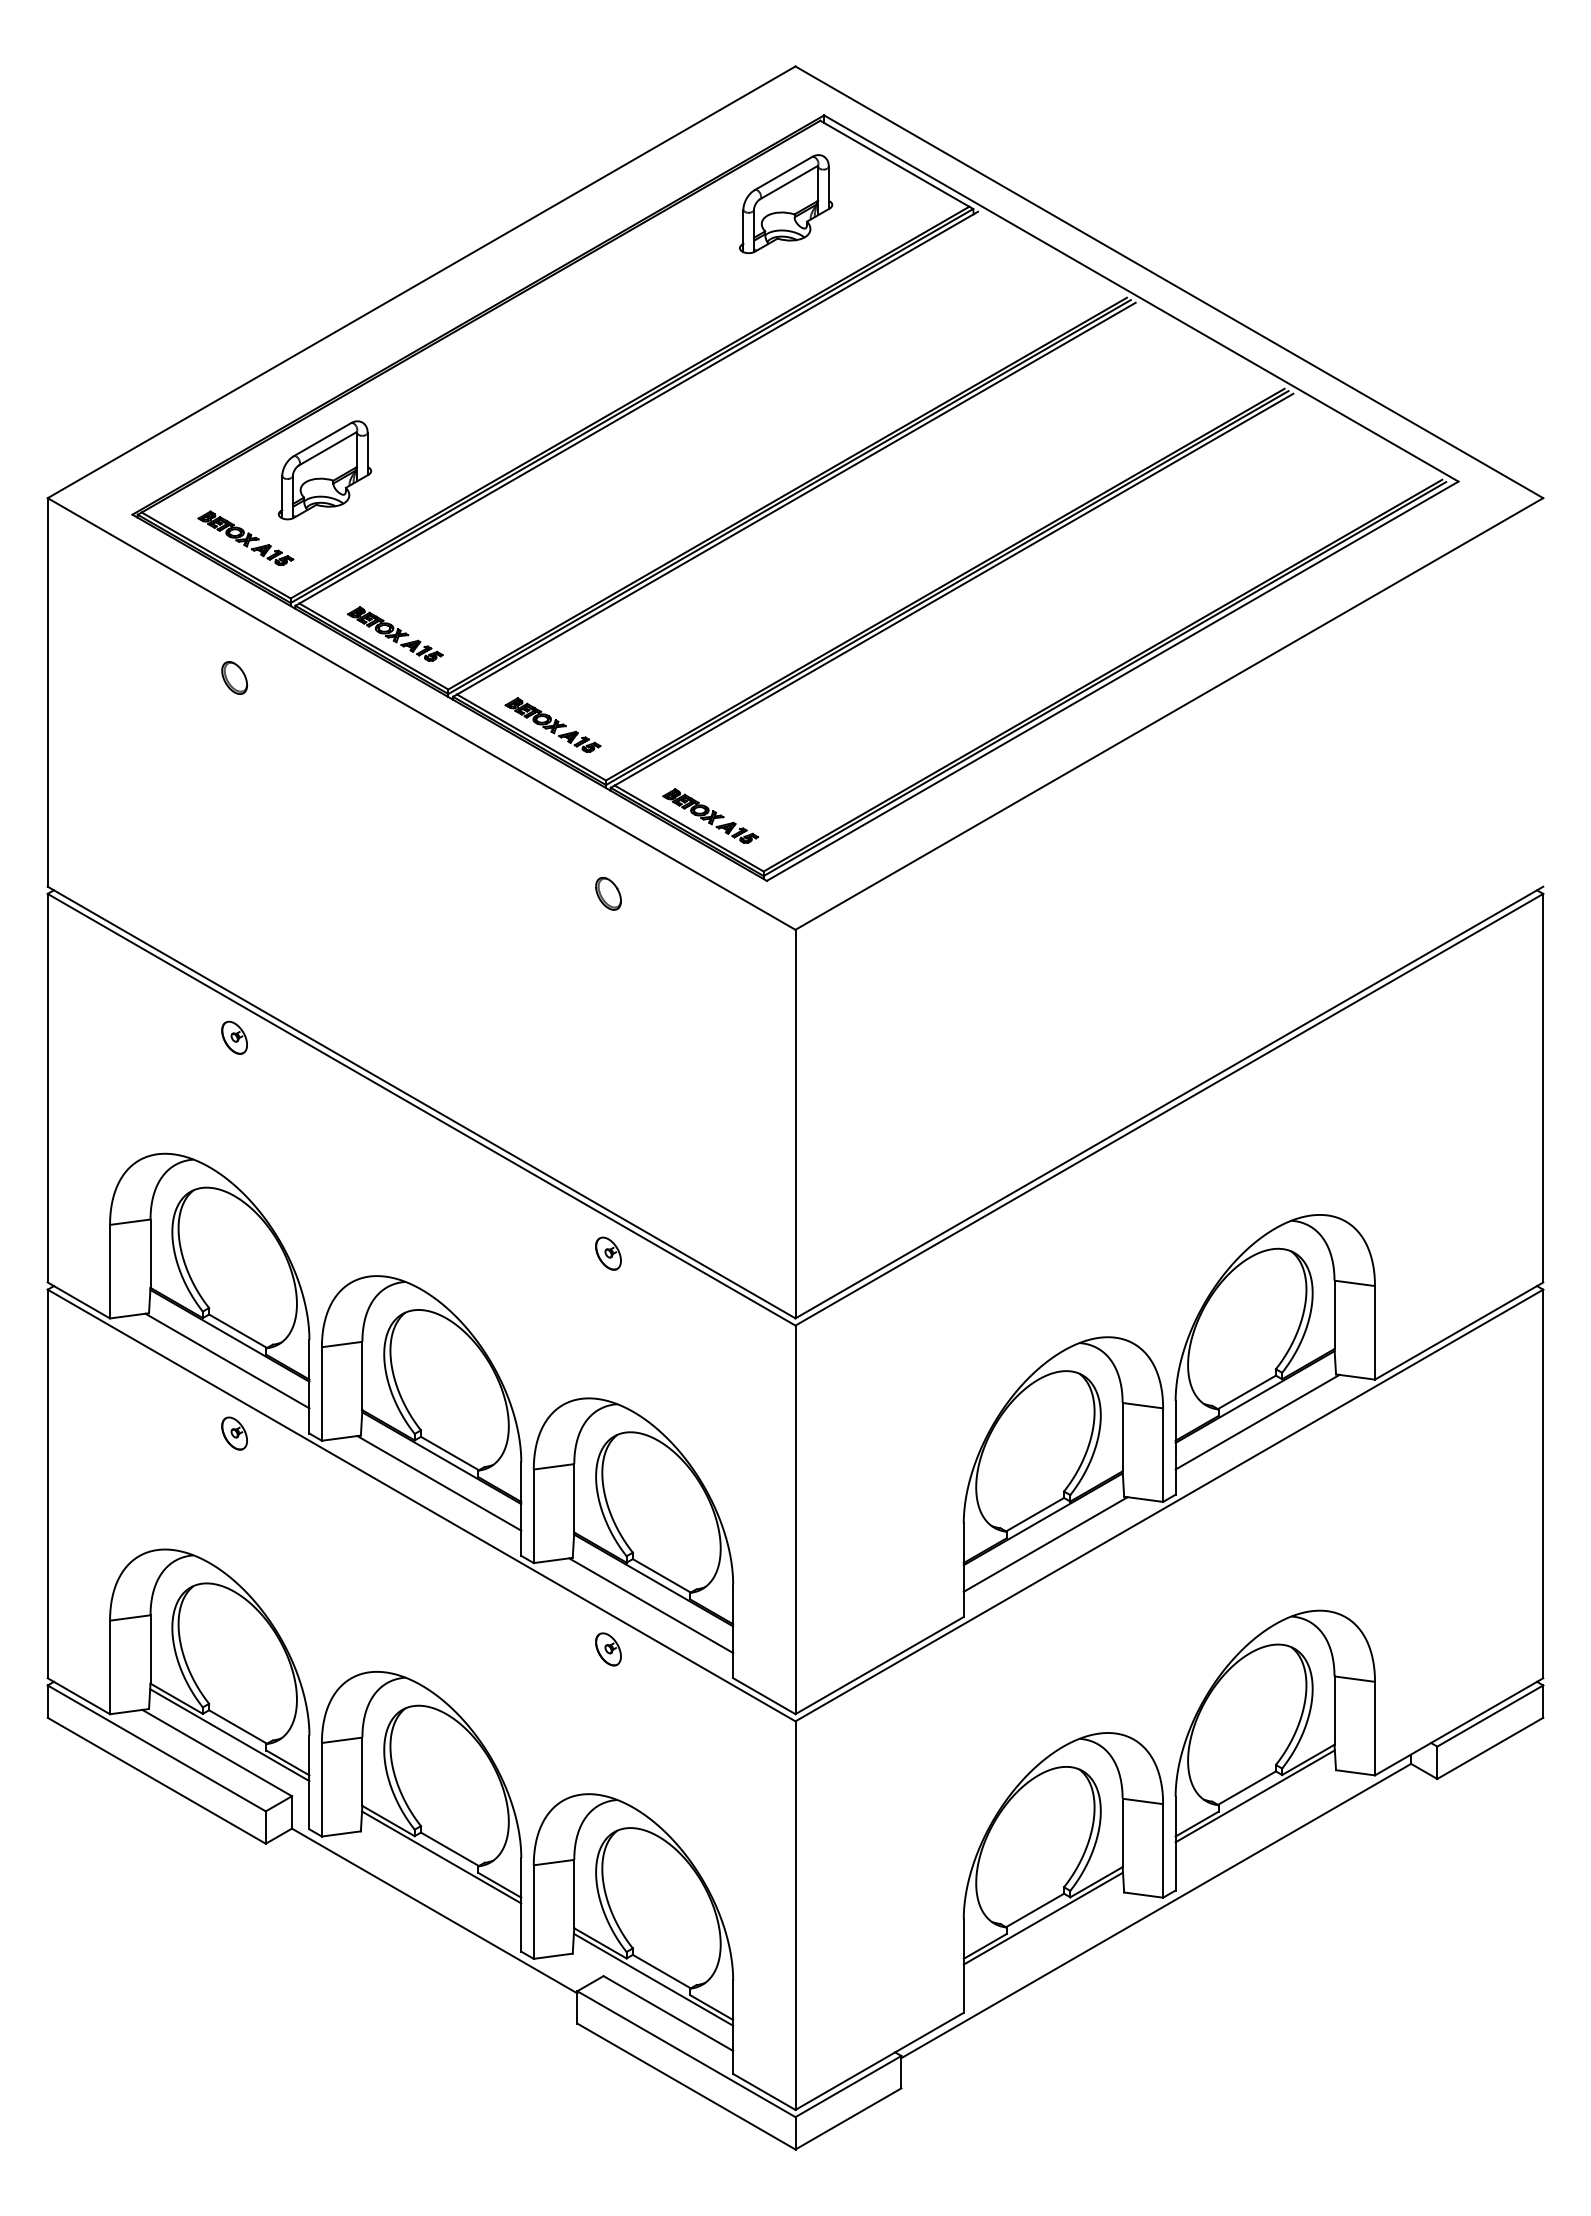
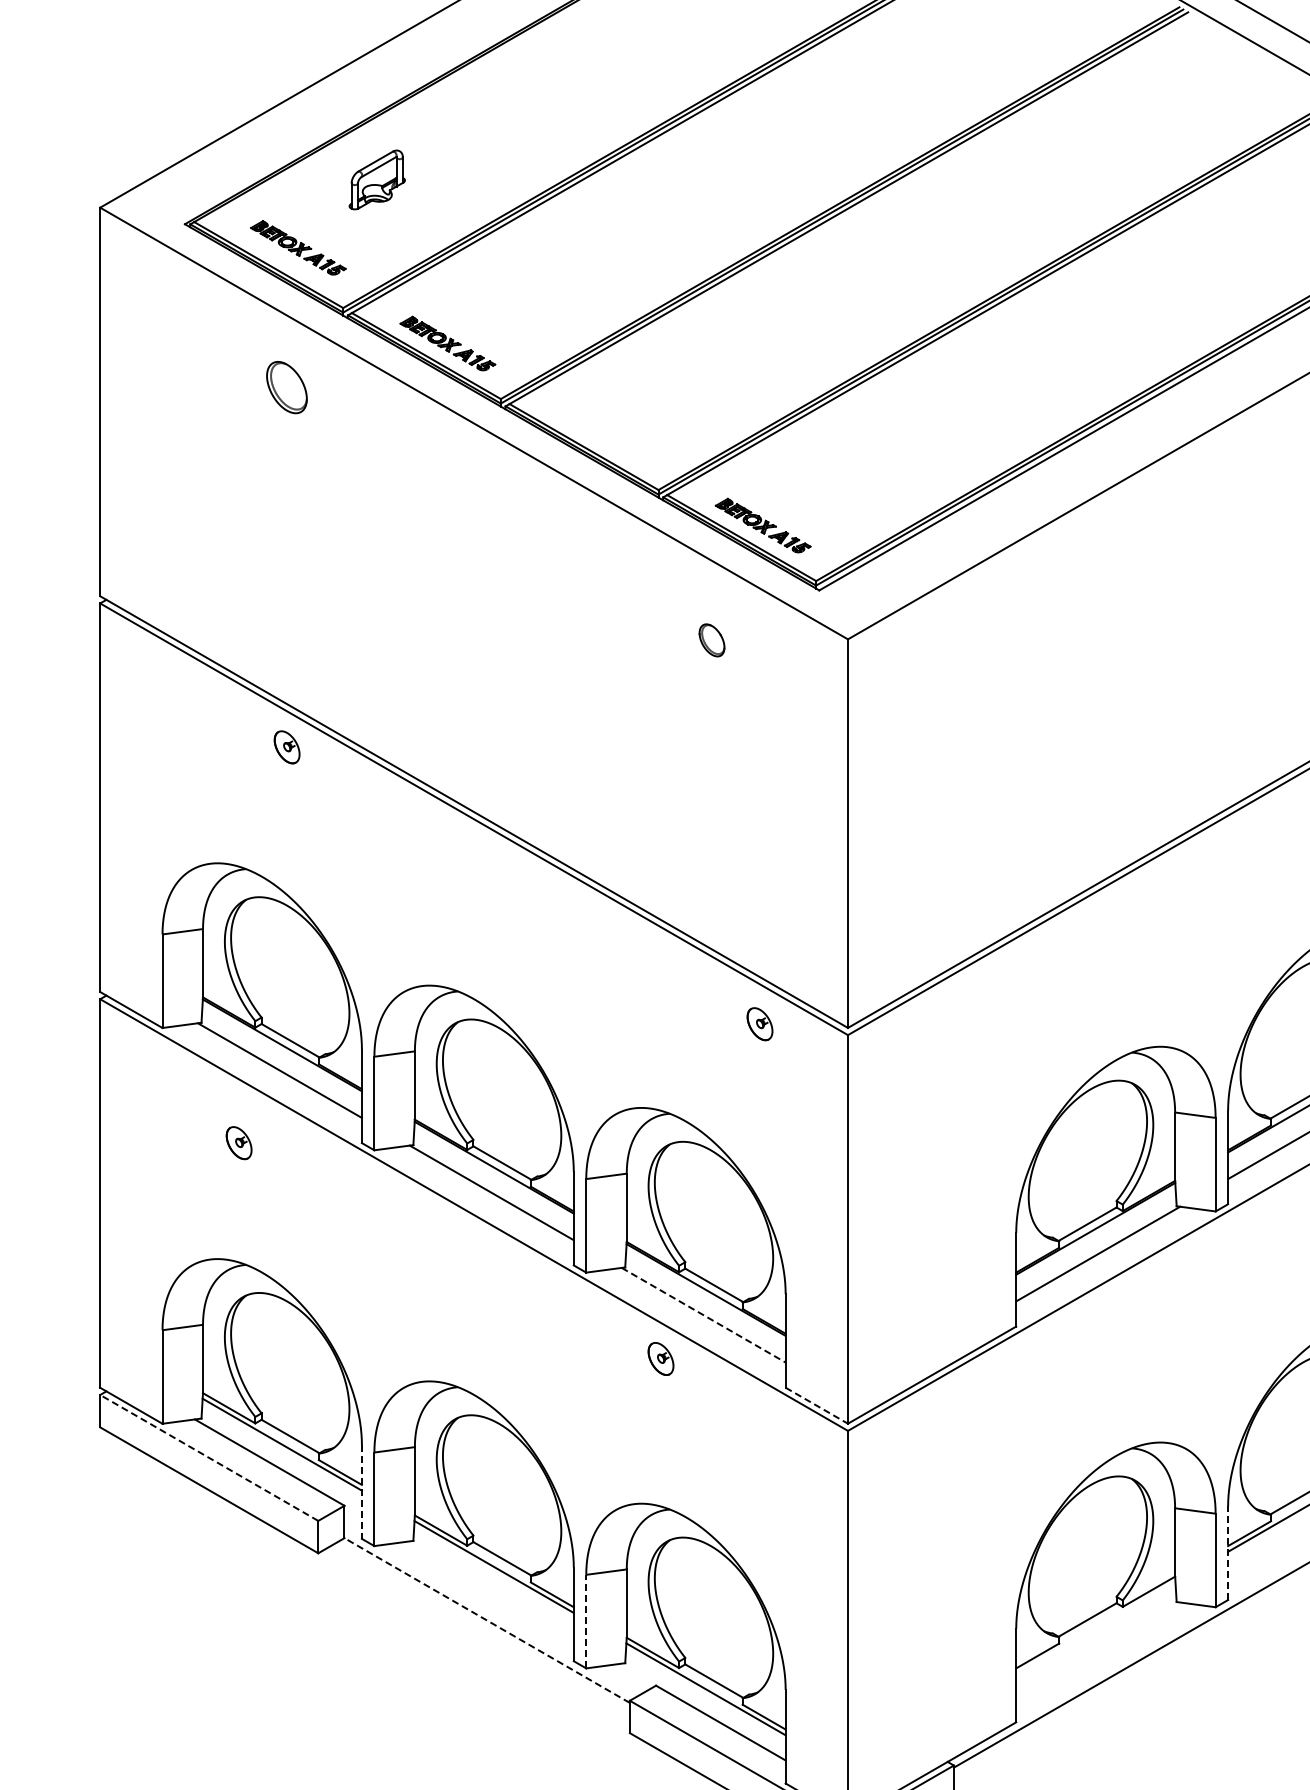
part: (324, 470) -> (376, 180), size x0.6
part: (234, 677) -> (286, 387), size x1.6
part: (552, 724) -> (604, 434), removed
part: (608, 893) -> (711, 640), moved
part: (608, 1253) -> (759, 1024), moved
part: (234, 1433) -> (238, 1143), moved
line: (651, 1605) -> (703, 1315), solid -> dashed
line: (764, 1696) -> (816, 1406), solid -> dashed
line: (156, 1748) -> (208, 1458), solid -> dashed
line: (309, 1782) -> (361, 1492), solid -> dashed
line: (1175, 1843) -> (1227, 1553), solid -> dashed
line: (434, 1911) -> (486, 1621), solid -> dashed
line: (533, 1912) -> (585, 1622), solid -> dashed
line: (1043, 1918) -> (1095, 1628), removed

